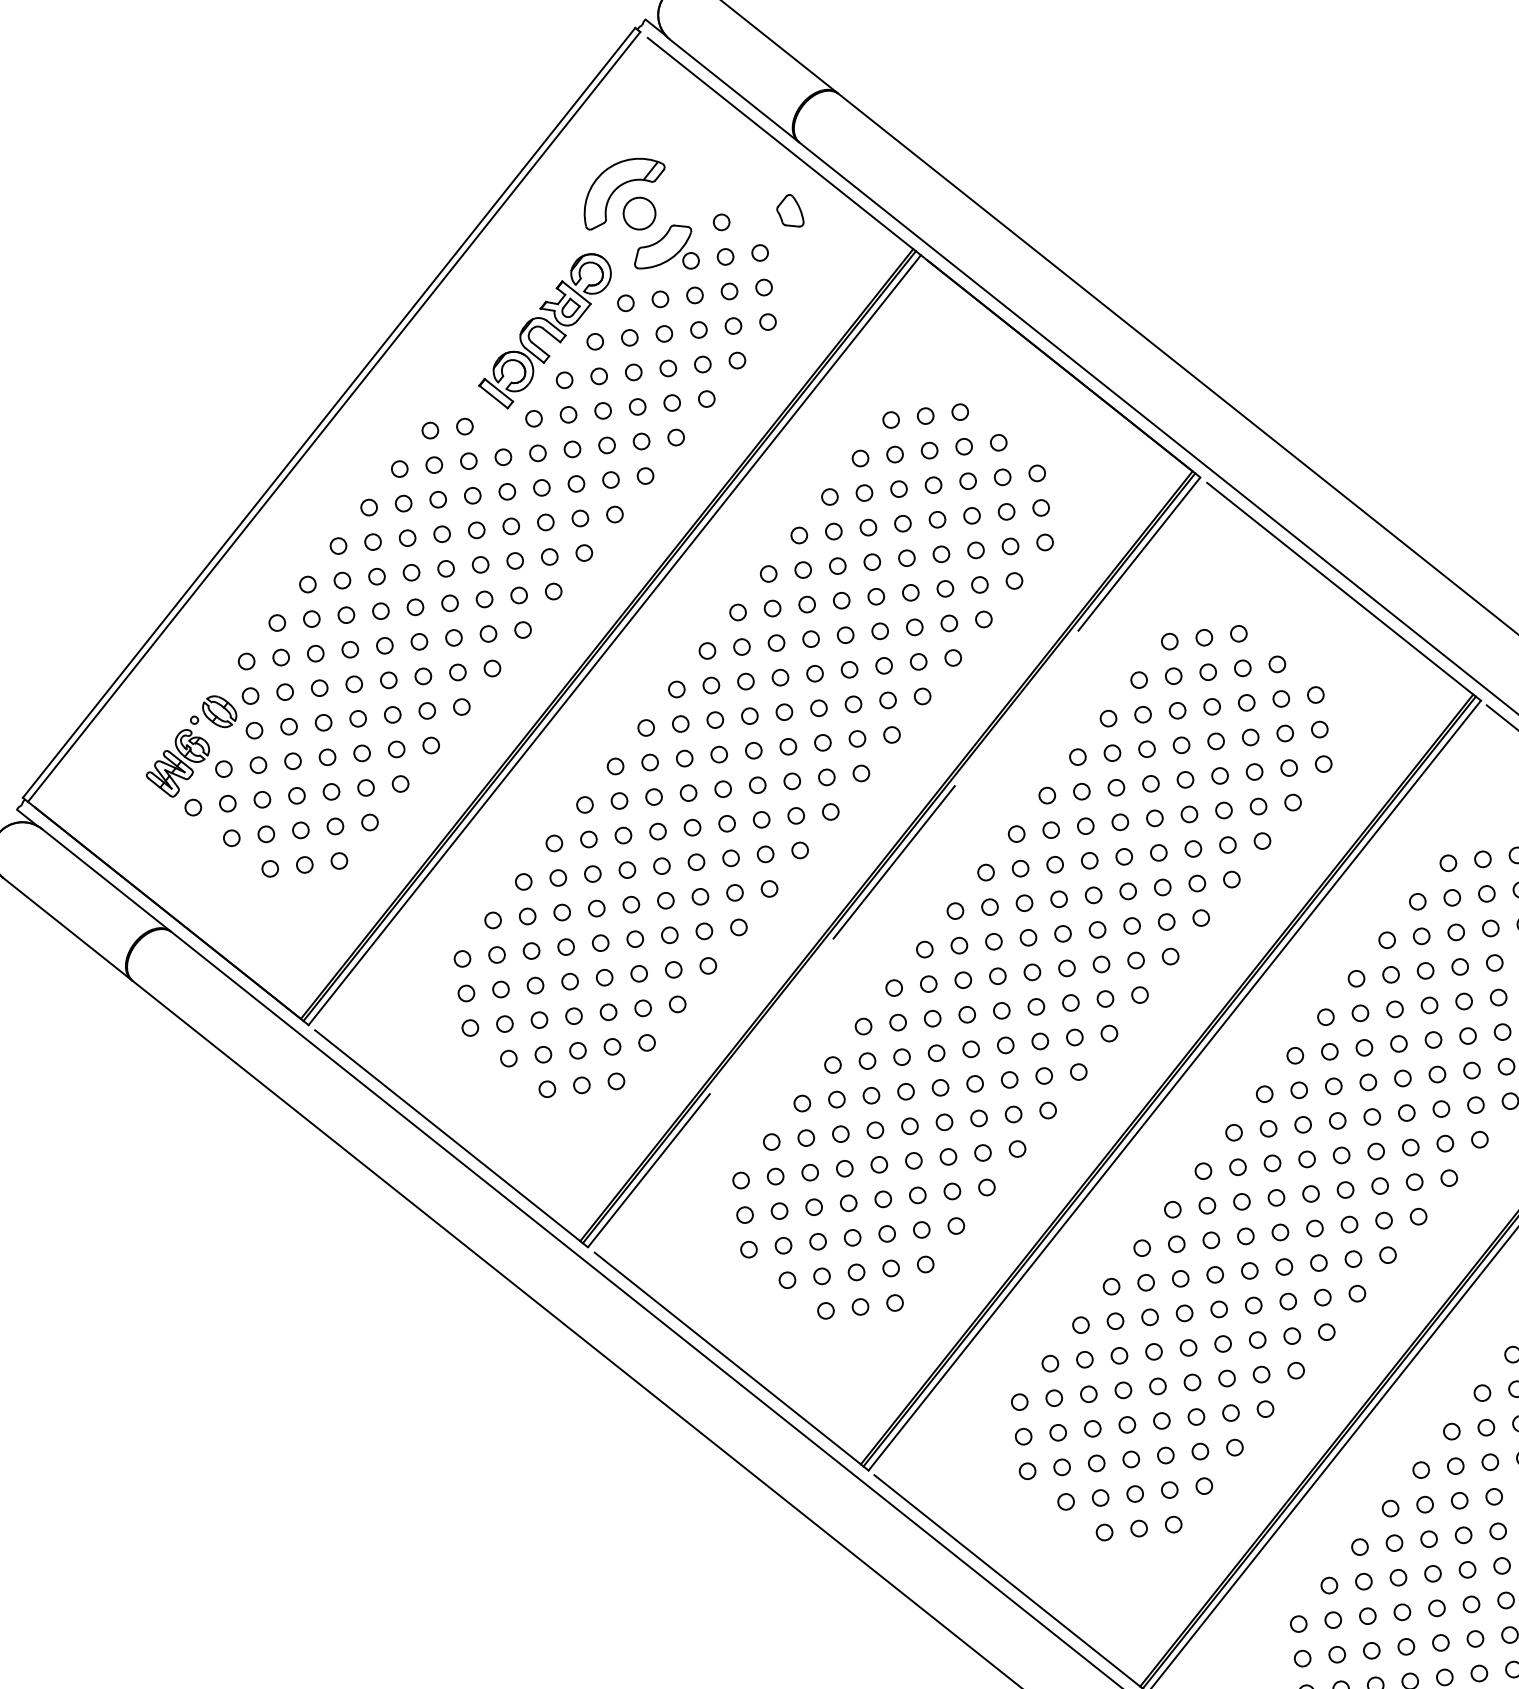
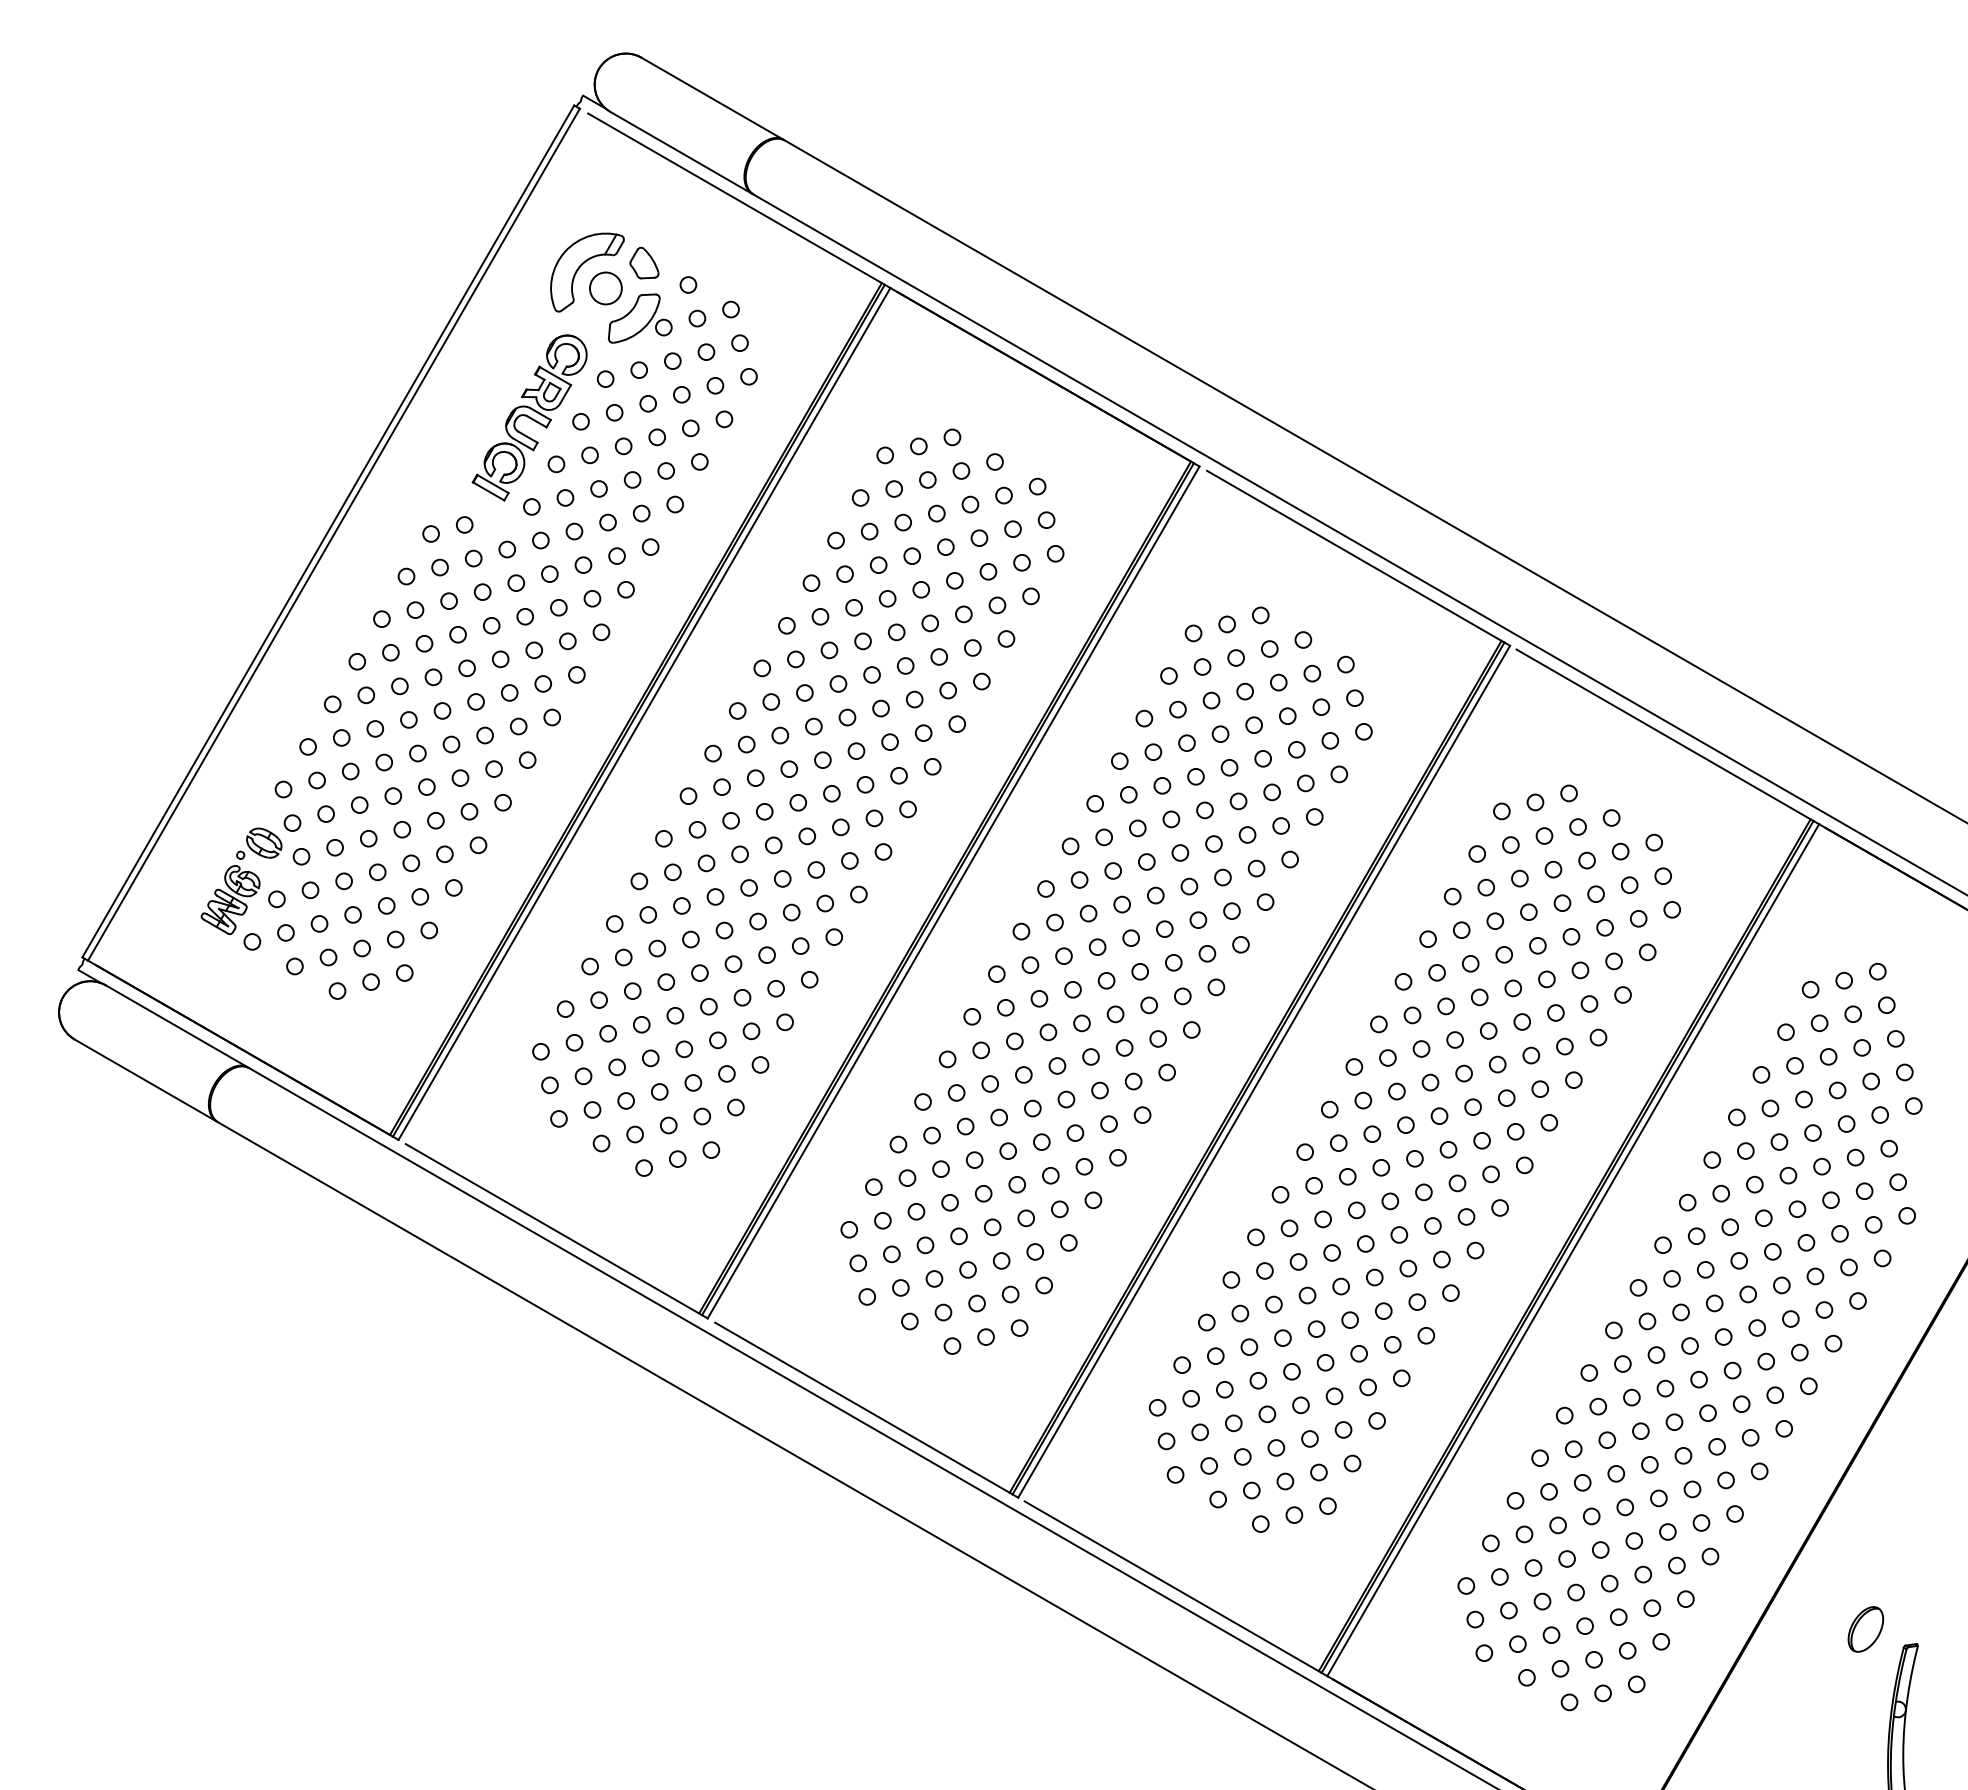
part: (791, 210) -> (644, 262), moved
line: (894, 862) -> (953, 892), dashed -> solid

